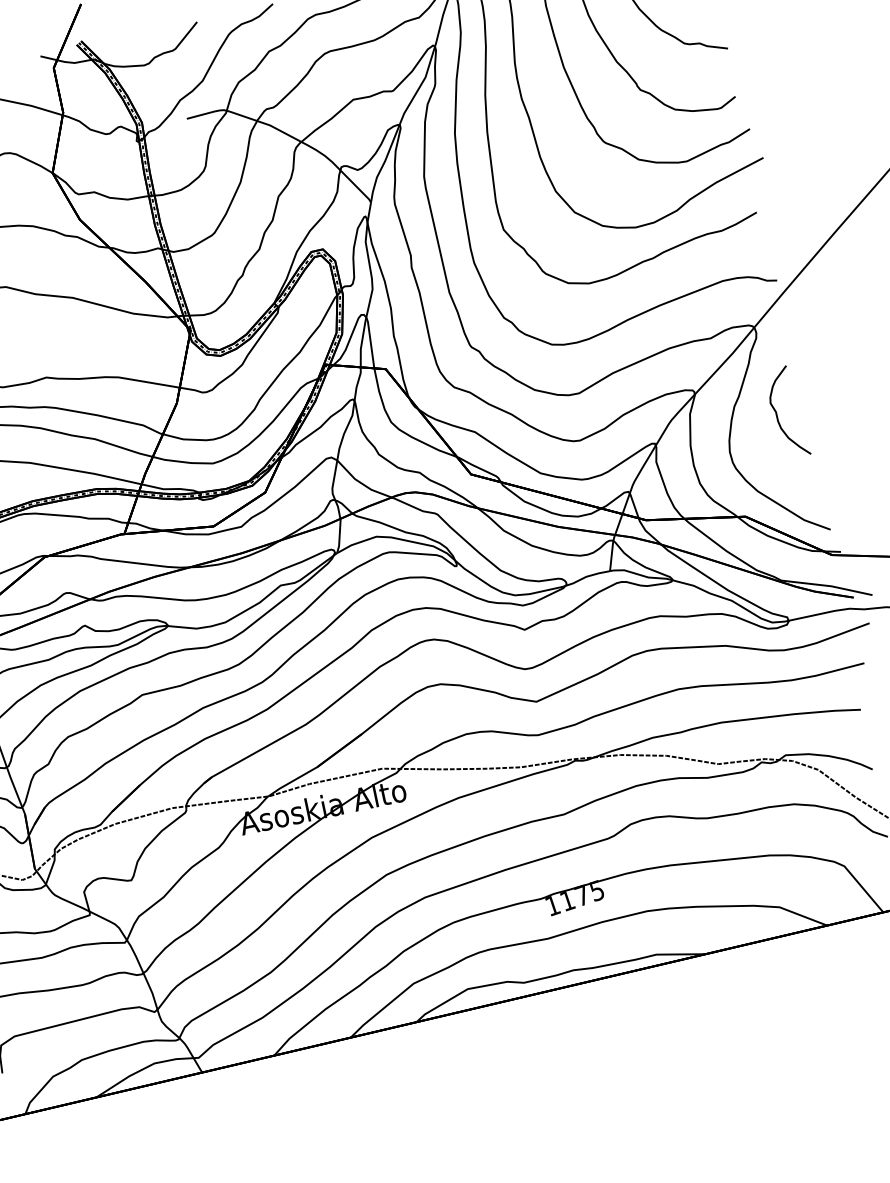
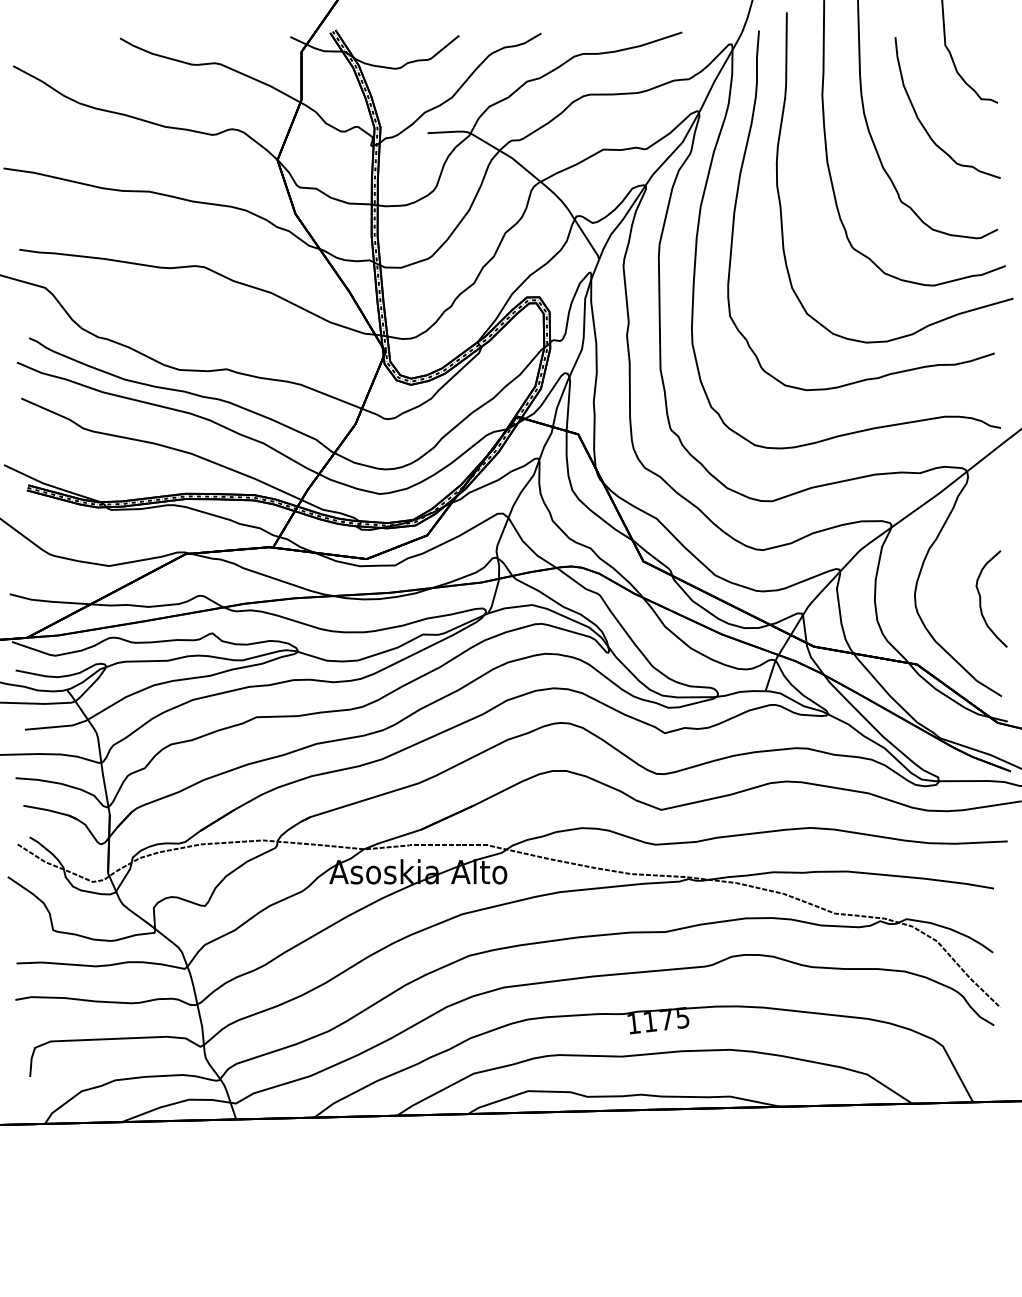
curve: (777, 413) -> (981, 598), moved

